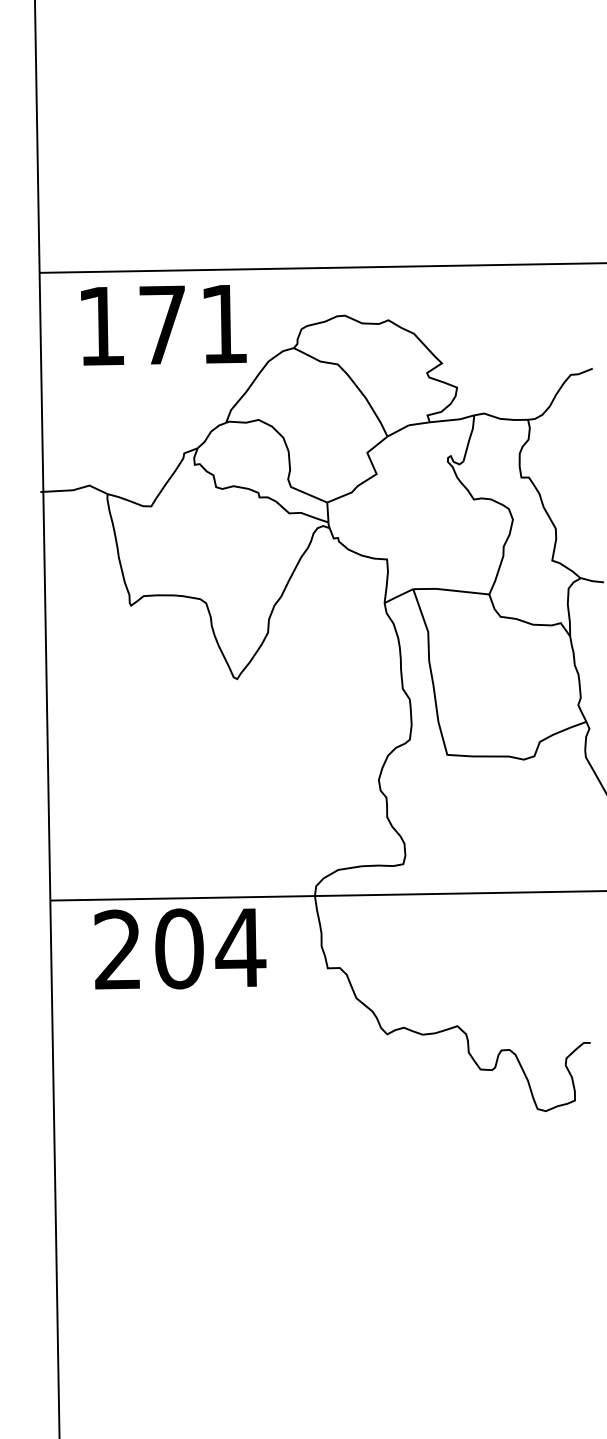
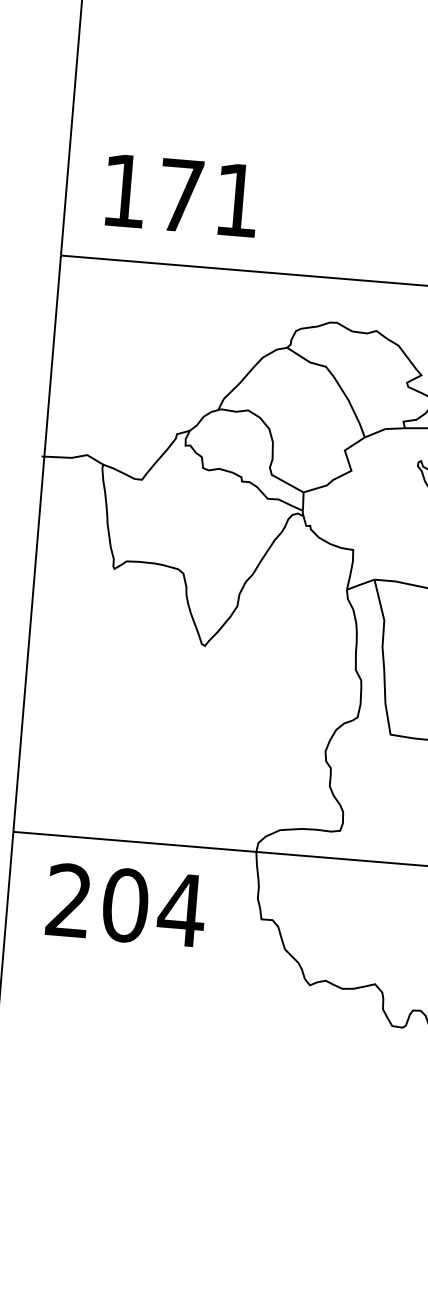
text: (163, 325) -> (181, 195), moved
text: (180, 948) -> (126, 905), moved

